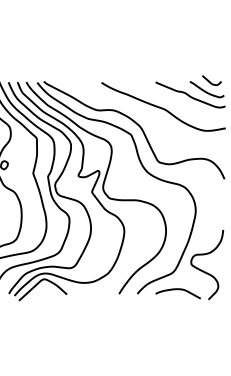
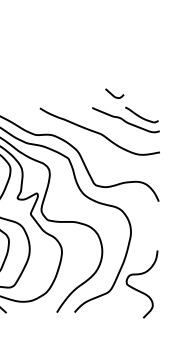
curve: (210, 81) -> (113, 94), moved
curve: (177, 290) -> (113, 309), removed

